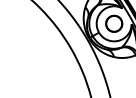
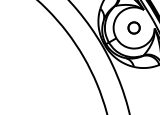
part: (113, 23) -> (133, 27), size x0.6

